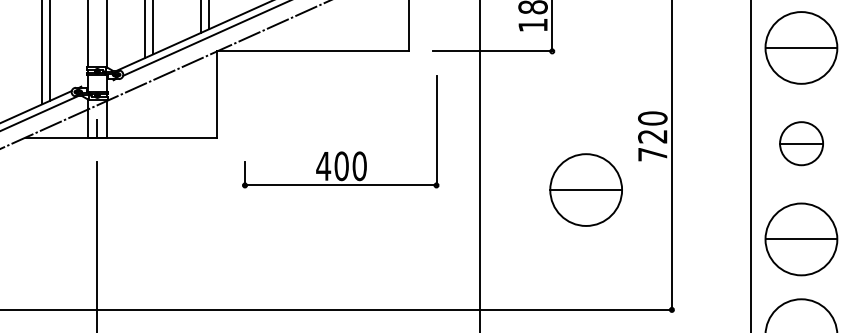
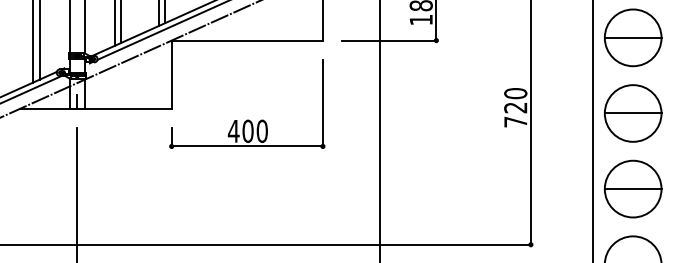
part: (801, 143) -> (633, 113), size x1.67
part: (340, 151) -> (247, 119), moved
part: (586, 189) -> (463, 149), removed

